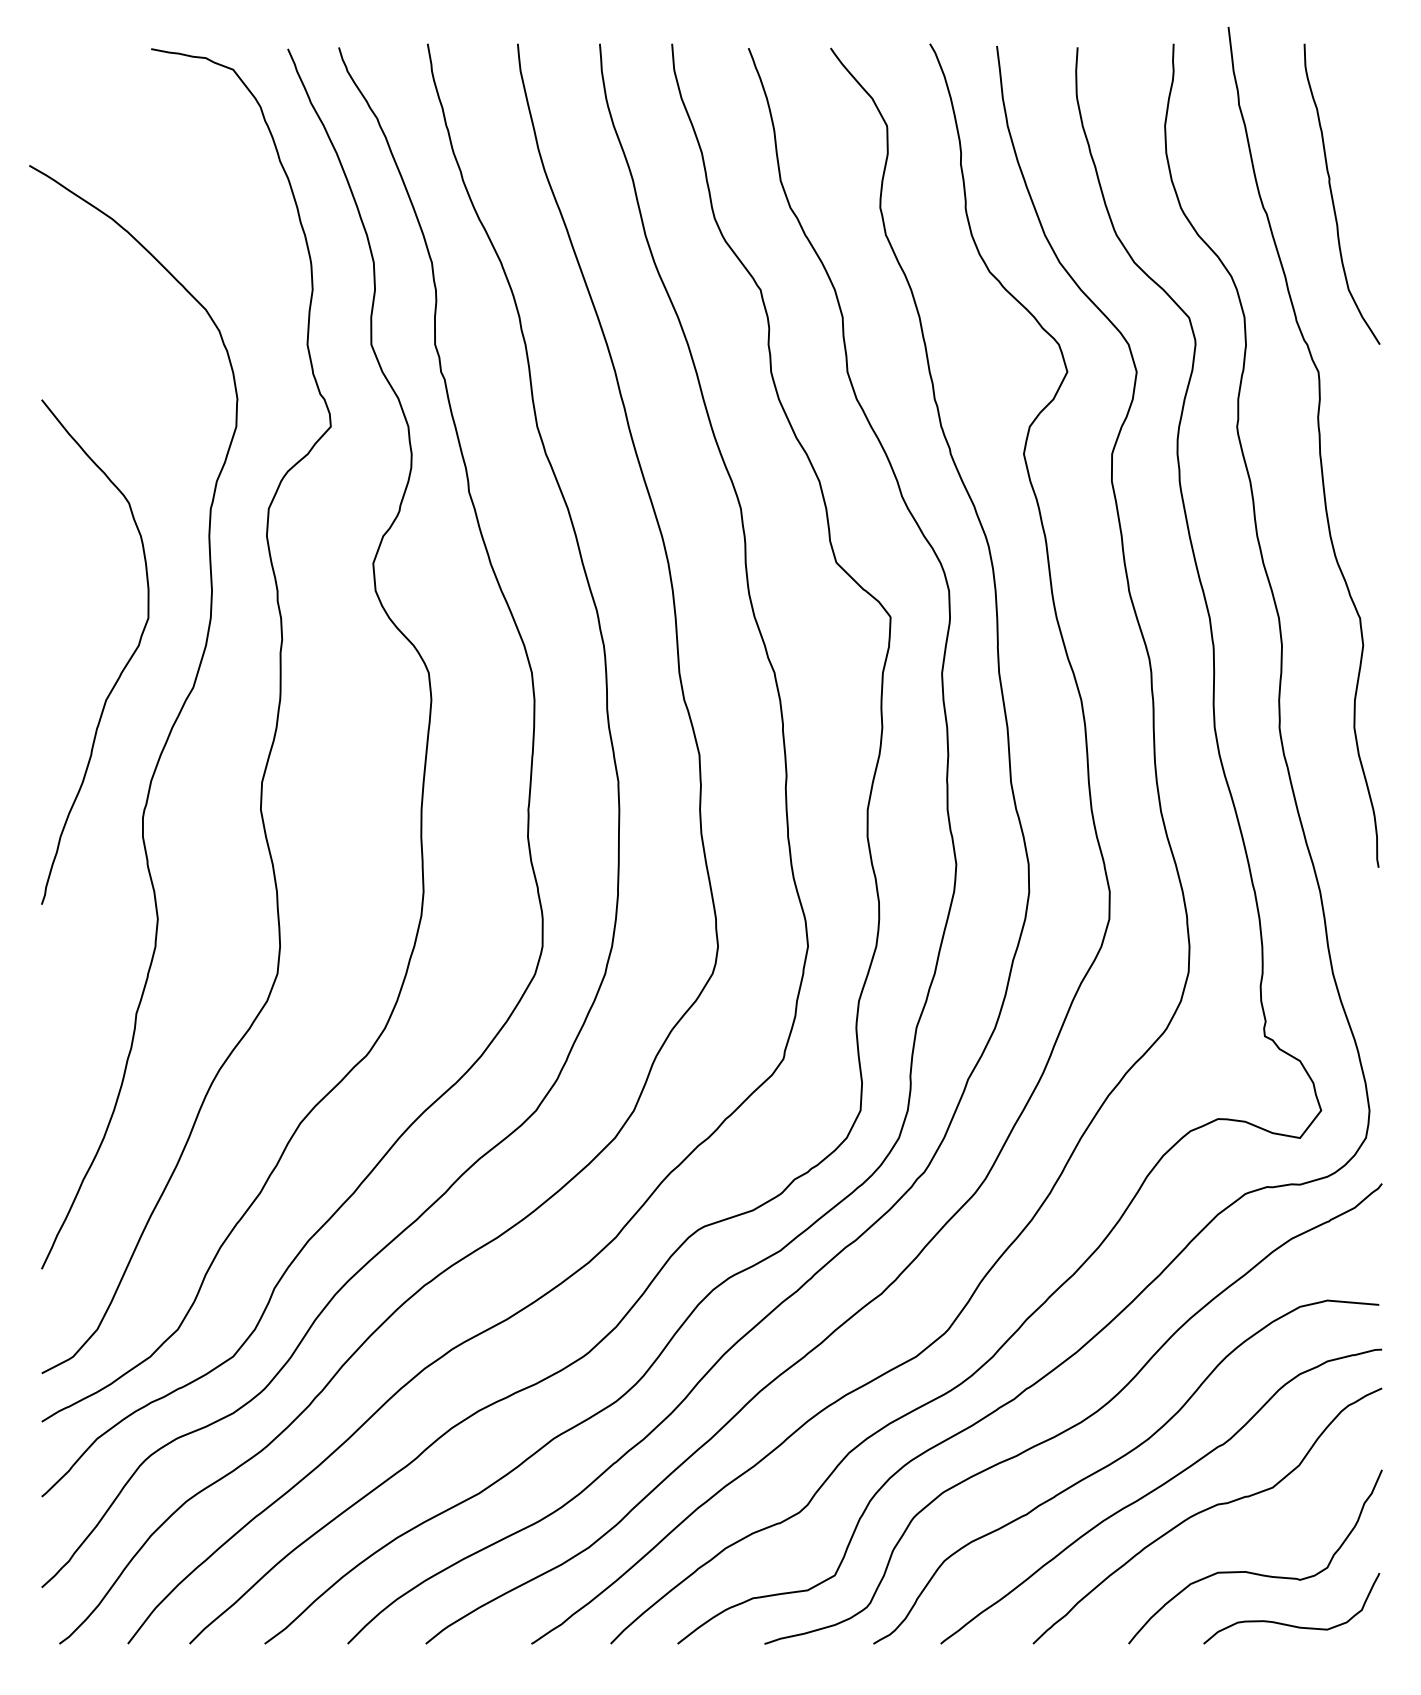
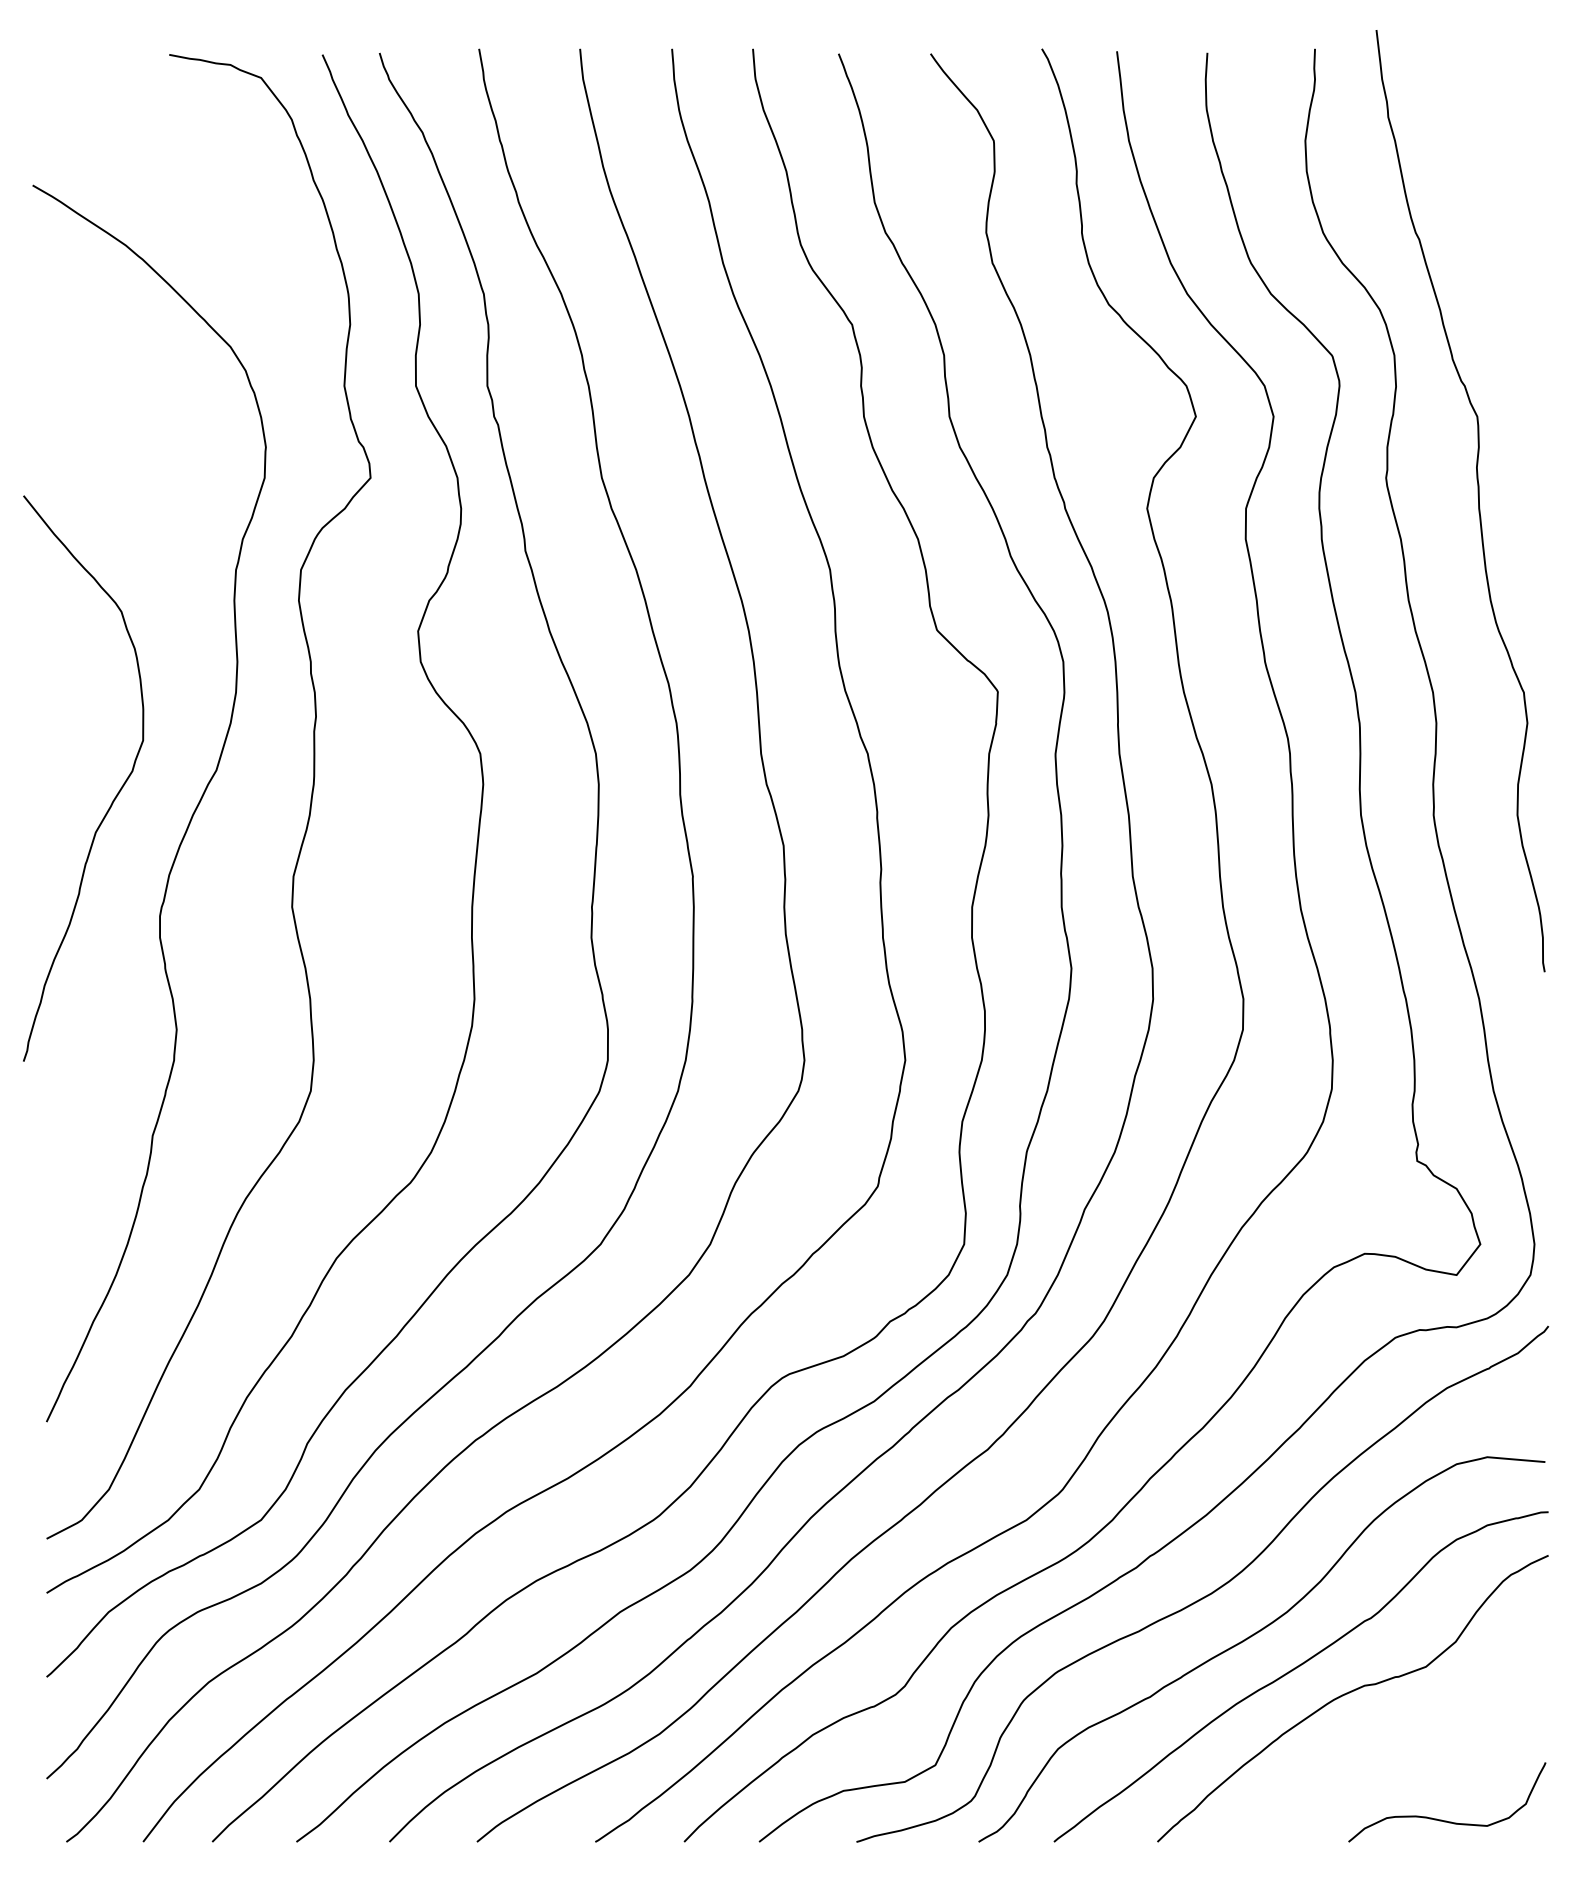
curve: (1332, 196) -> (1493, 219), removed
curve: (122, 669) -> (114, 797), moved
curve: (1251, 1572) -> (1402, 1761), removed

